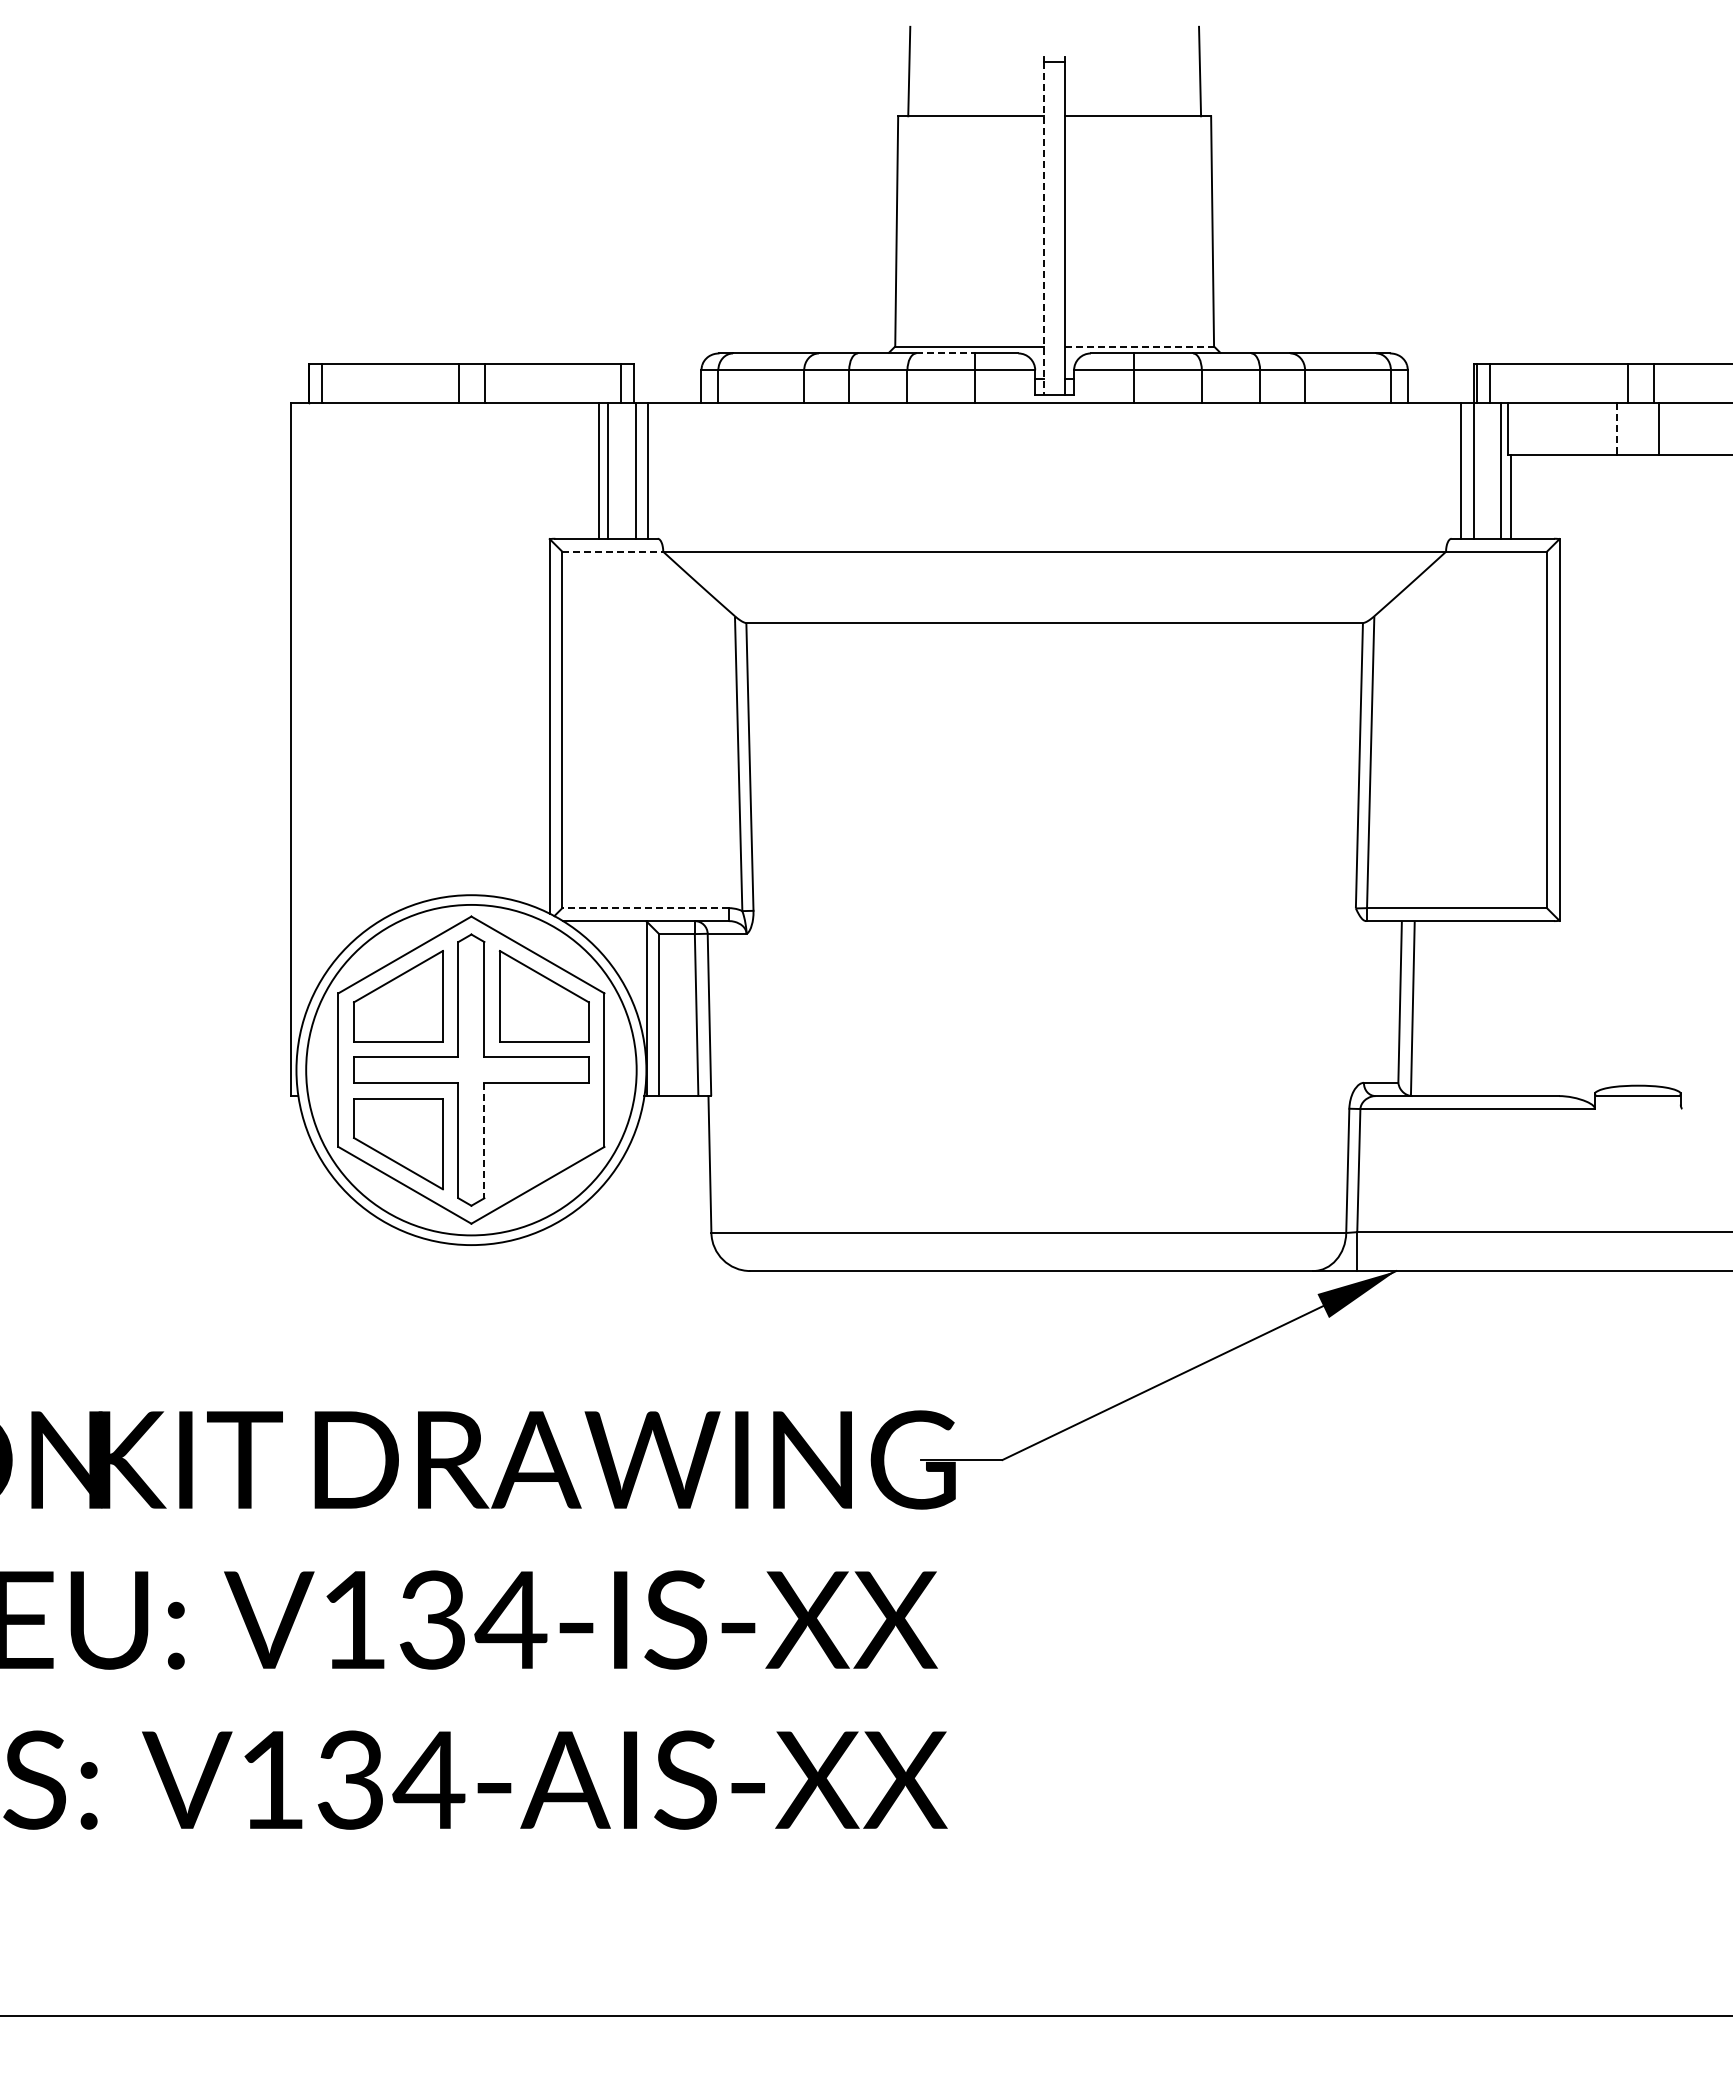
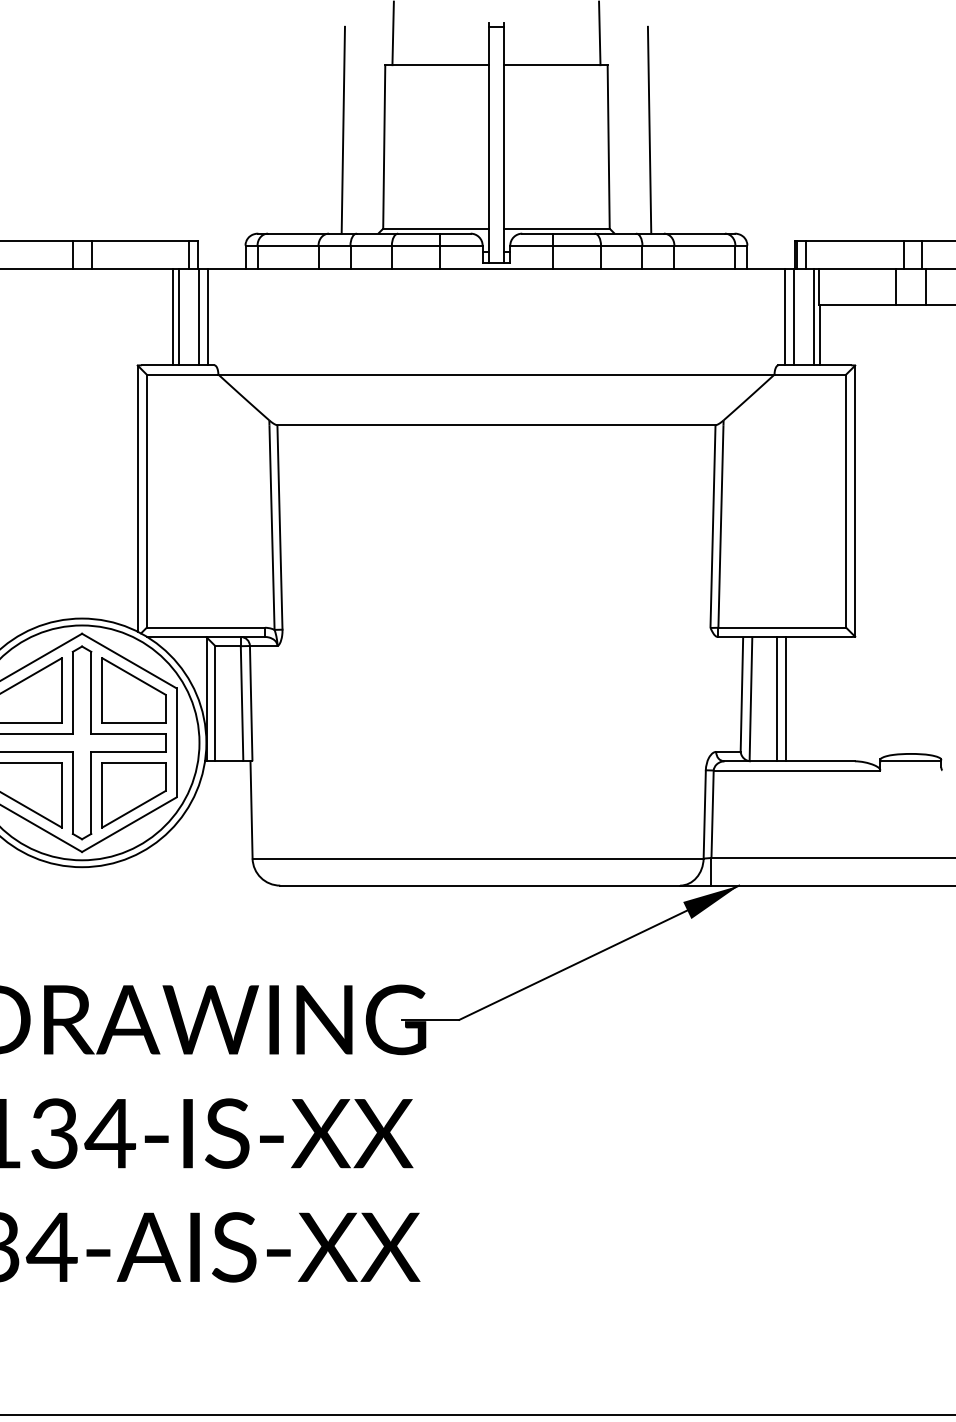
line: (838, 207) -> (342, 129), added
line: (1269, 207) -> (649, 129), added
line: (1044, 229) -> (489, 145), dashed -> solid
line: (1139, 346) -> (556, 228), dashed -> solid
line: (946, 353) -> (419, 233), dashed -> solid
line: (1617, 428) -> (896, 286), dashed -> solid
line: (613, 551) -> (183, 374), dashed -> solid
line: (645, 908) -> (205, 628), dashed -> solid
line: (1450, 1008) -> (777, 699), added
line: (1462, 1008) -> (786, 699), added
line: (484, 1140) -> (91, 792), dashed -> solid
part: (544, 1144) -> (134, 795), added

